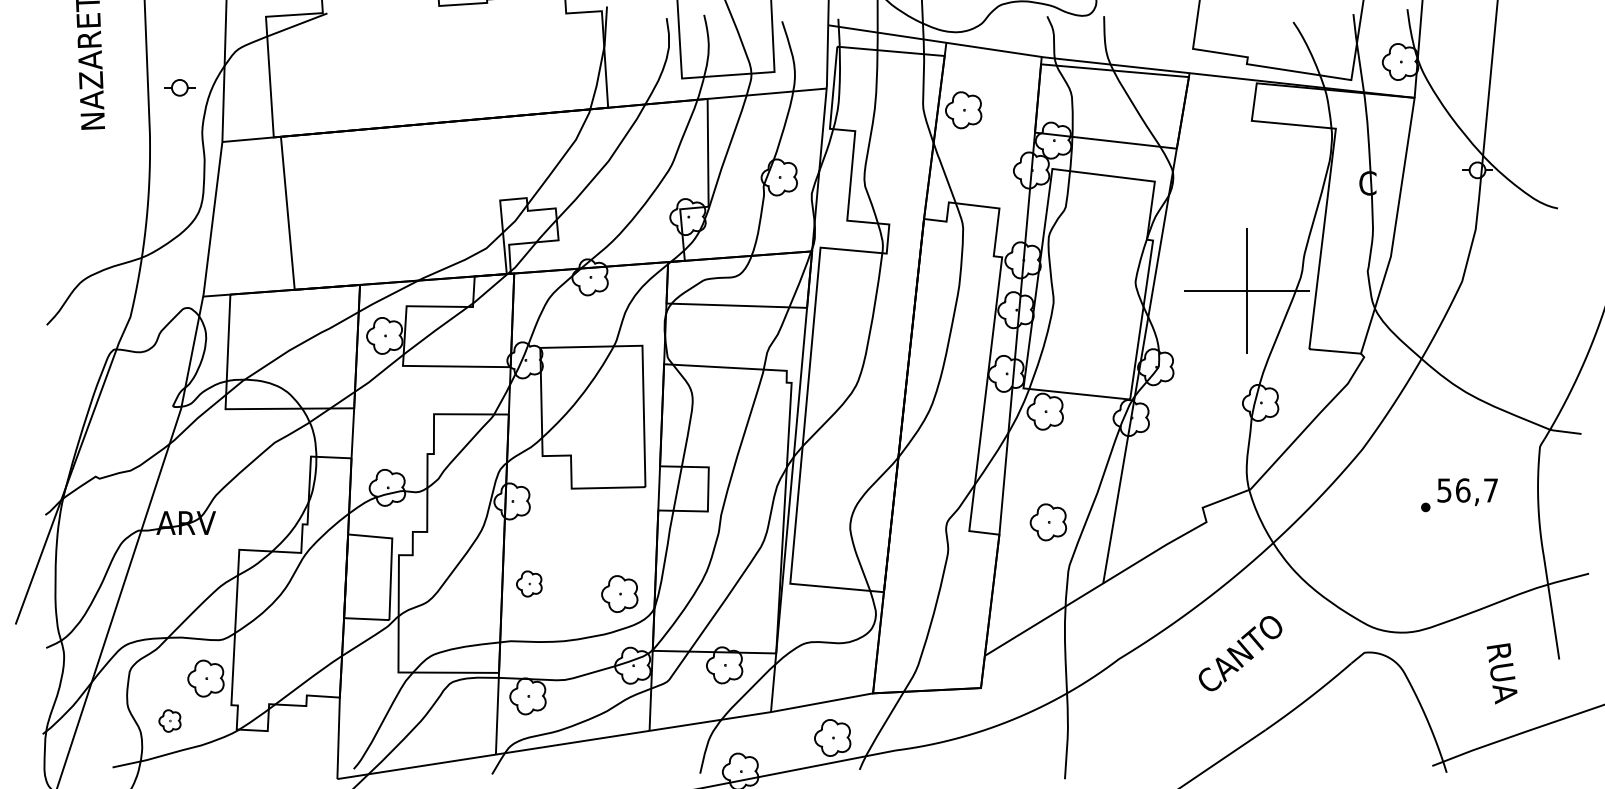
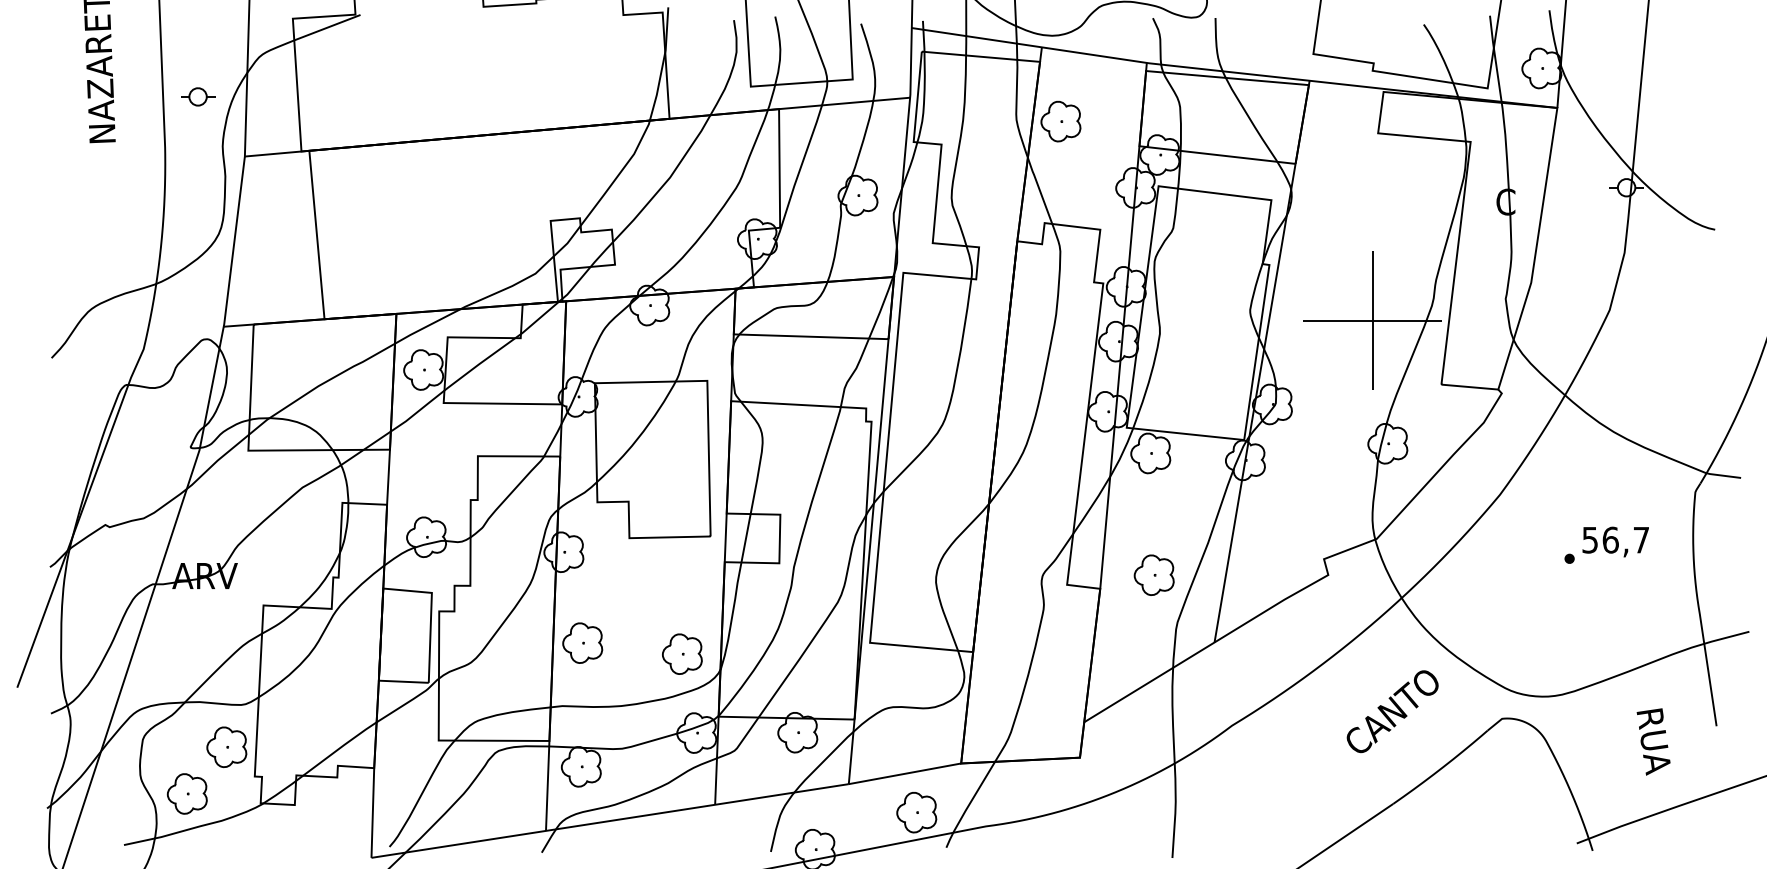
part: (529, 583) -> (582, 642), size x1.43
text: (1240, 653) -> (1392, 711), moved
part: (169, 720) -> (186, 793), size x1.67

